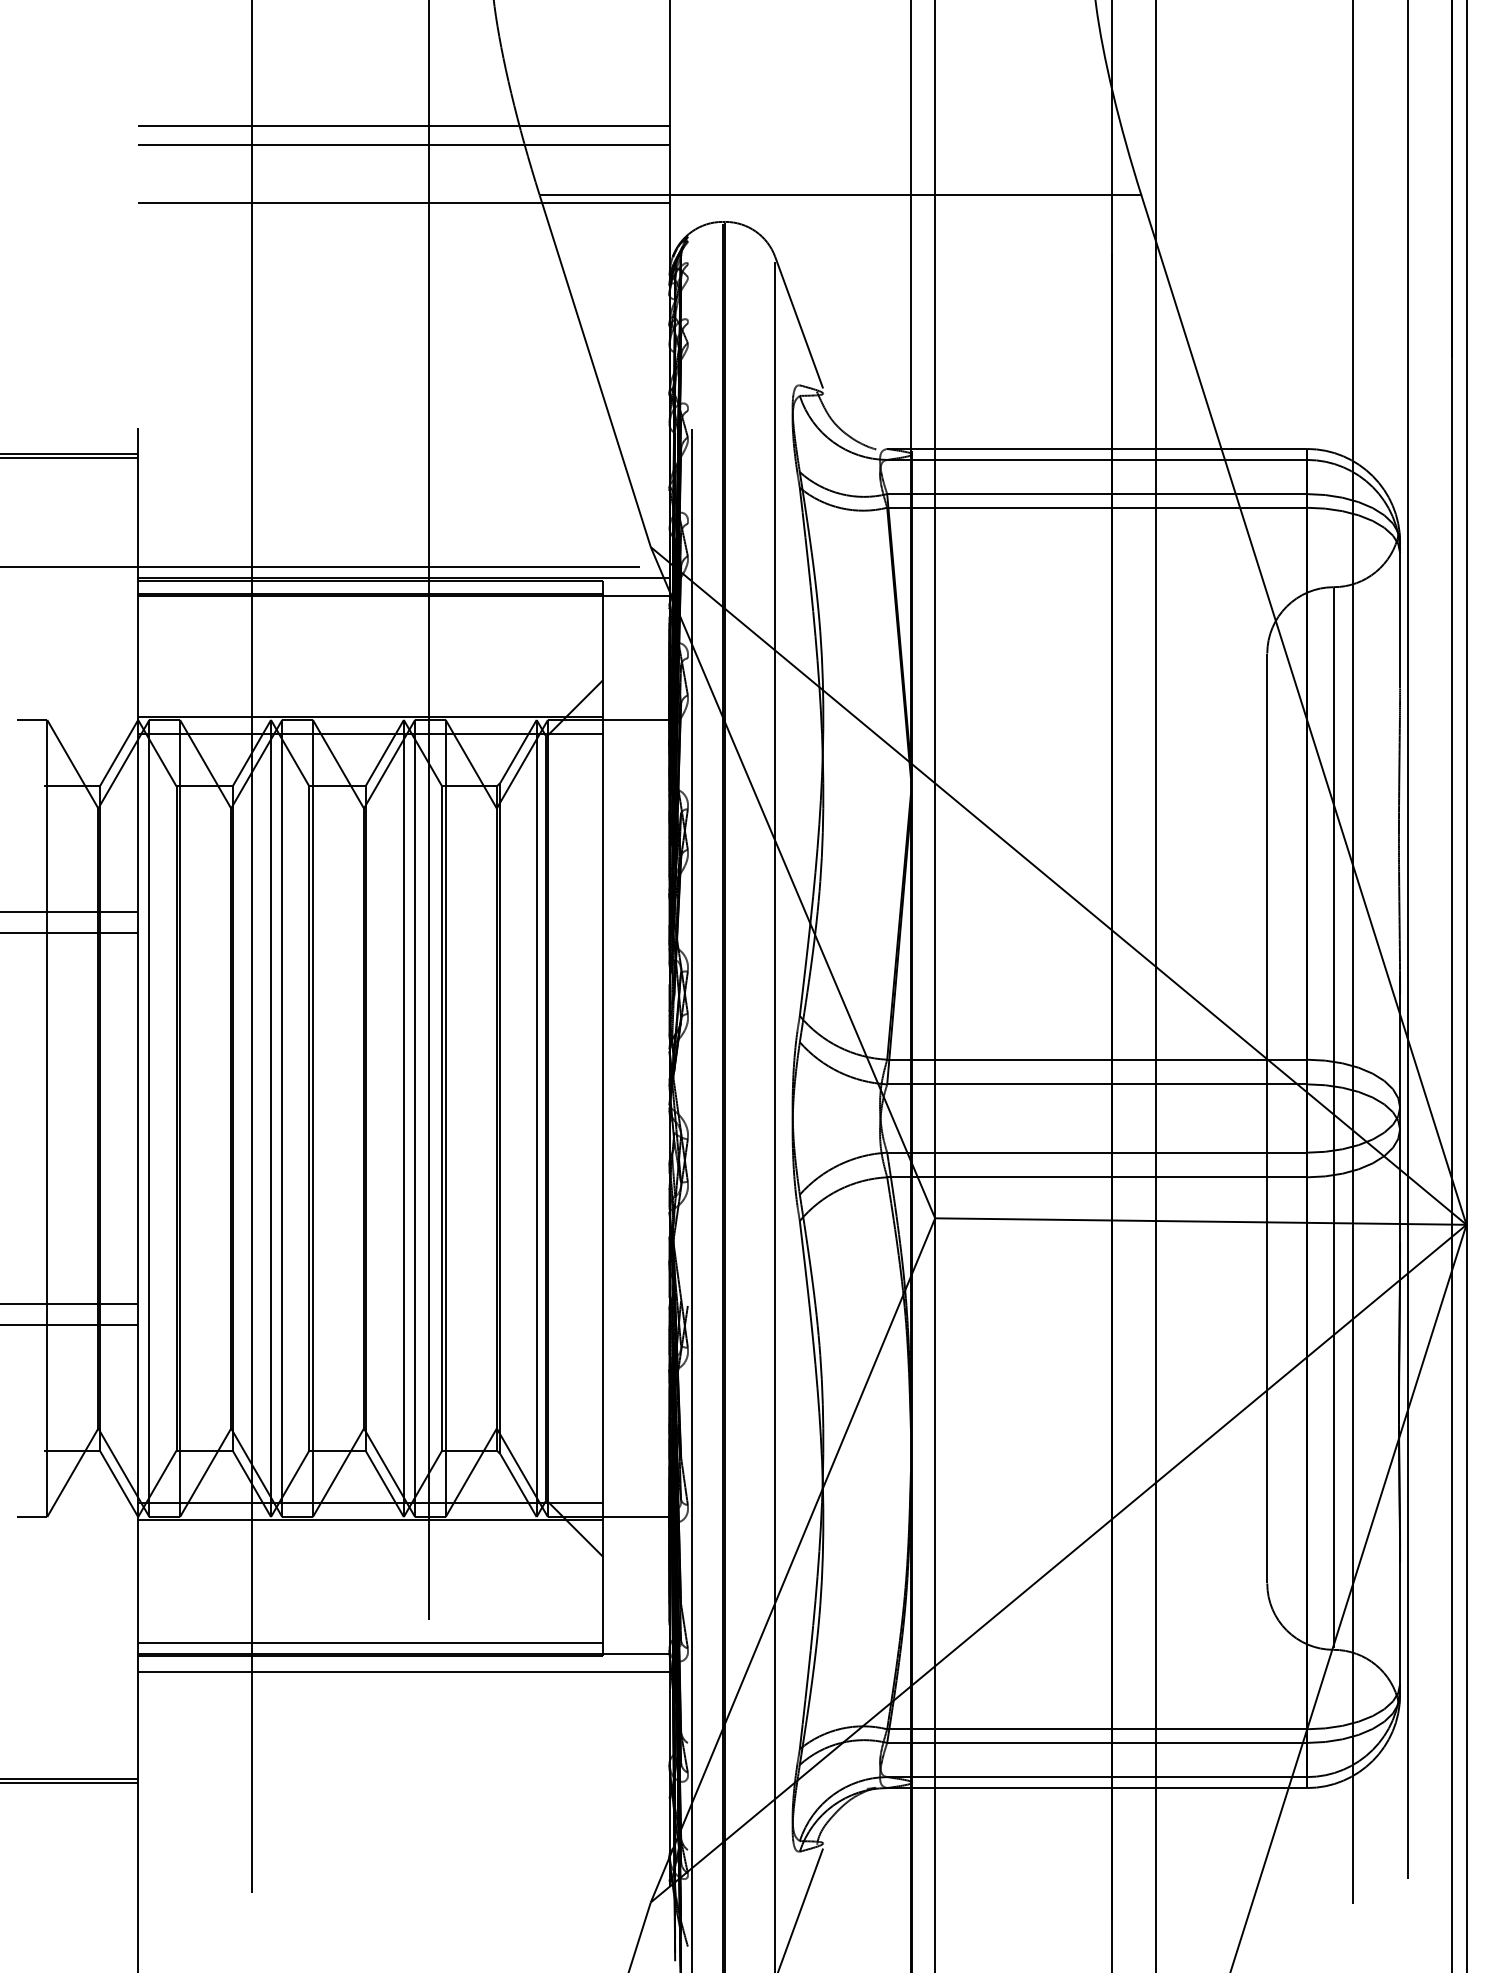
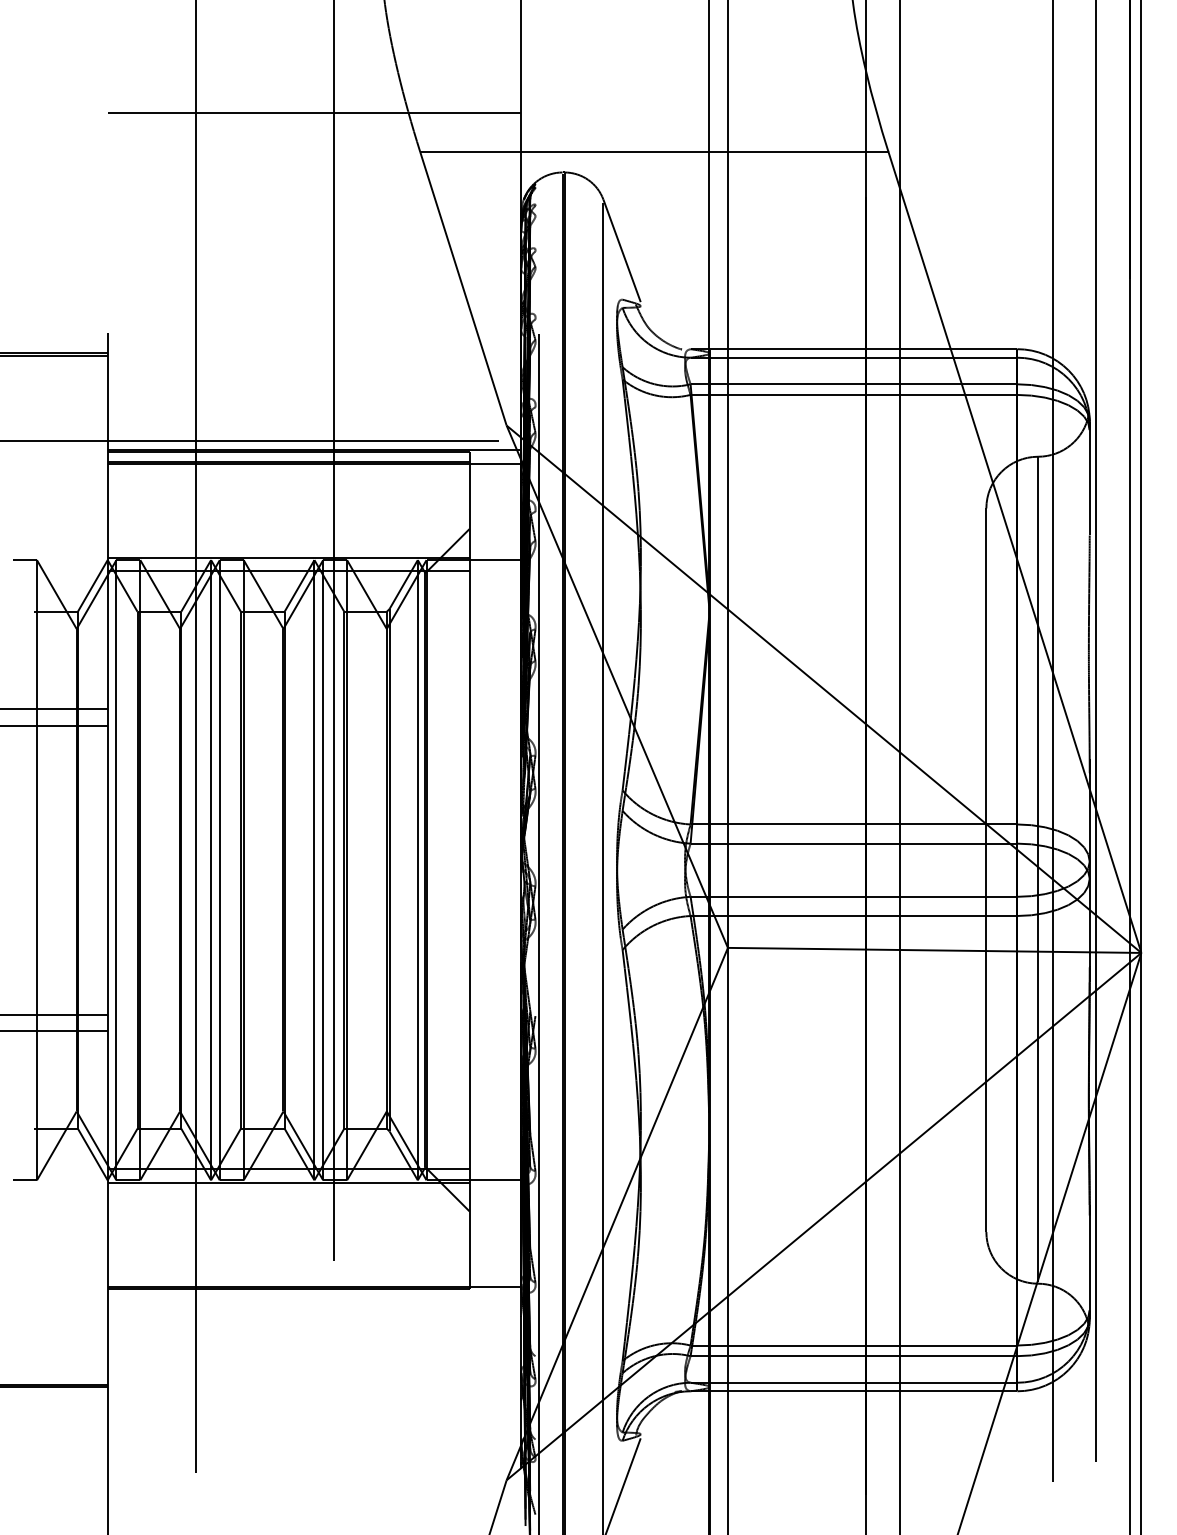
line: (403, 126) -> (314, 98), removed
line: (403, 202) -> (314, 157), removed
line: (370, 1643) -> (288, 1278), removed
line: (403, 1672) -> (314, 1301), removed

